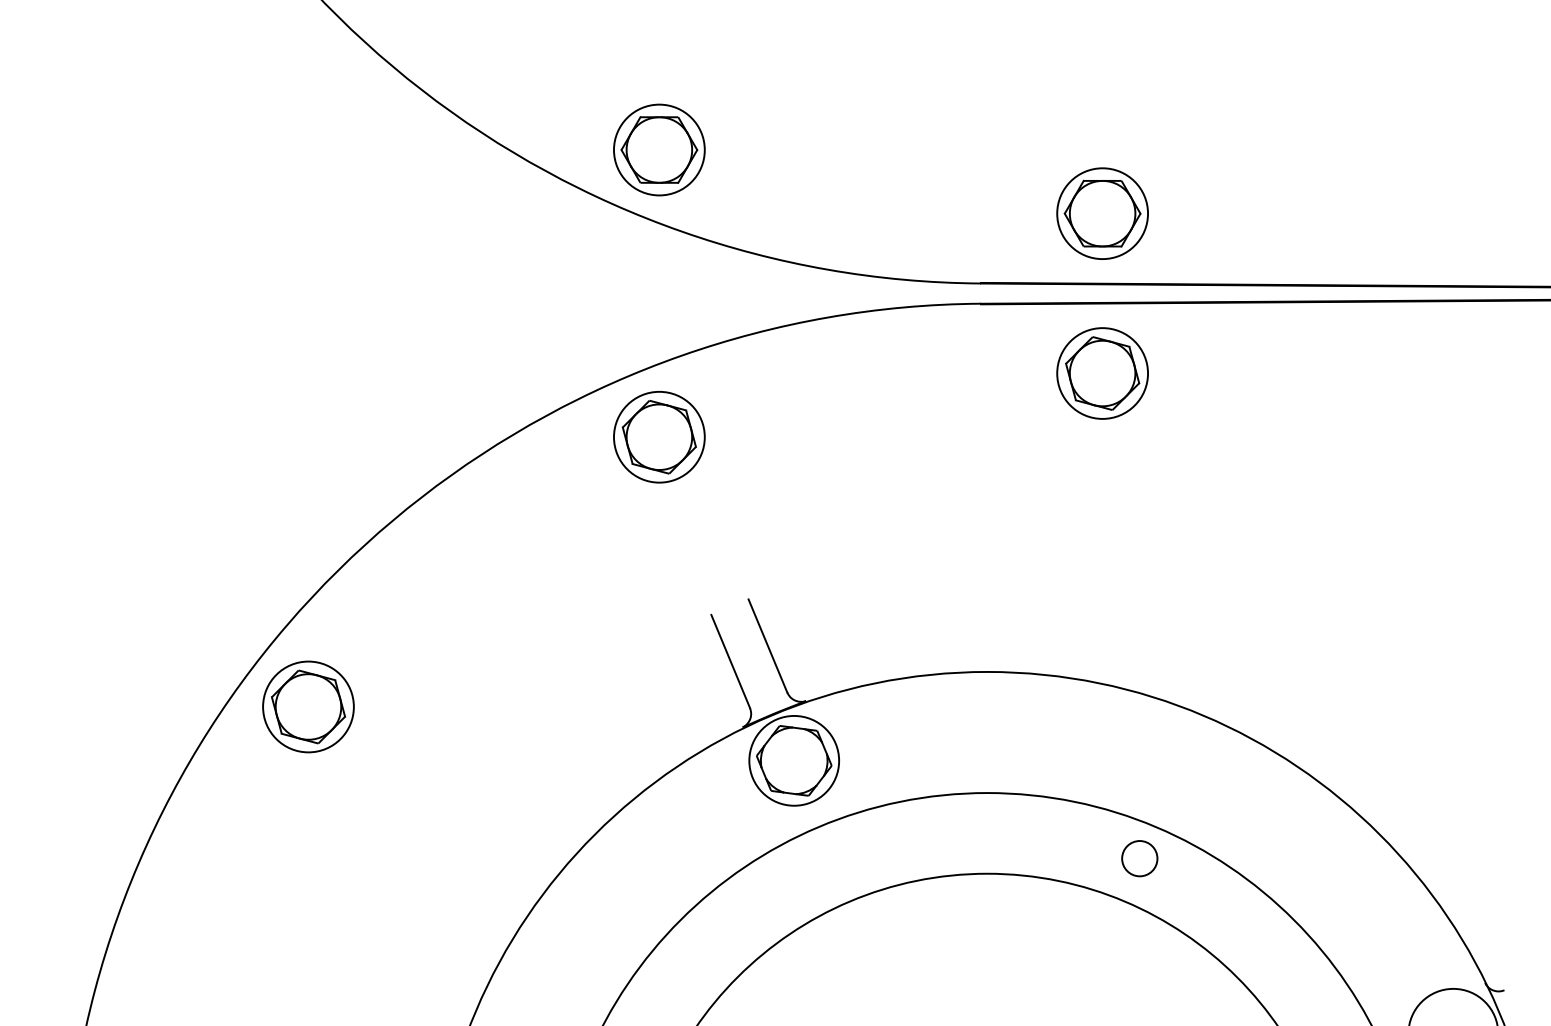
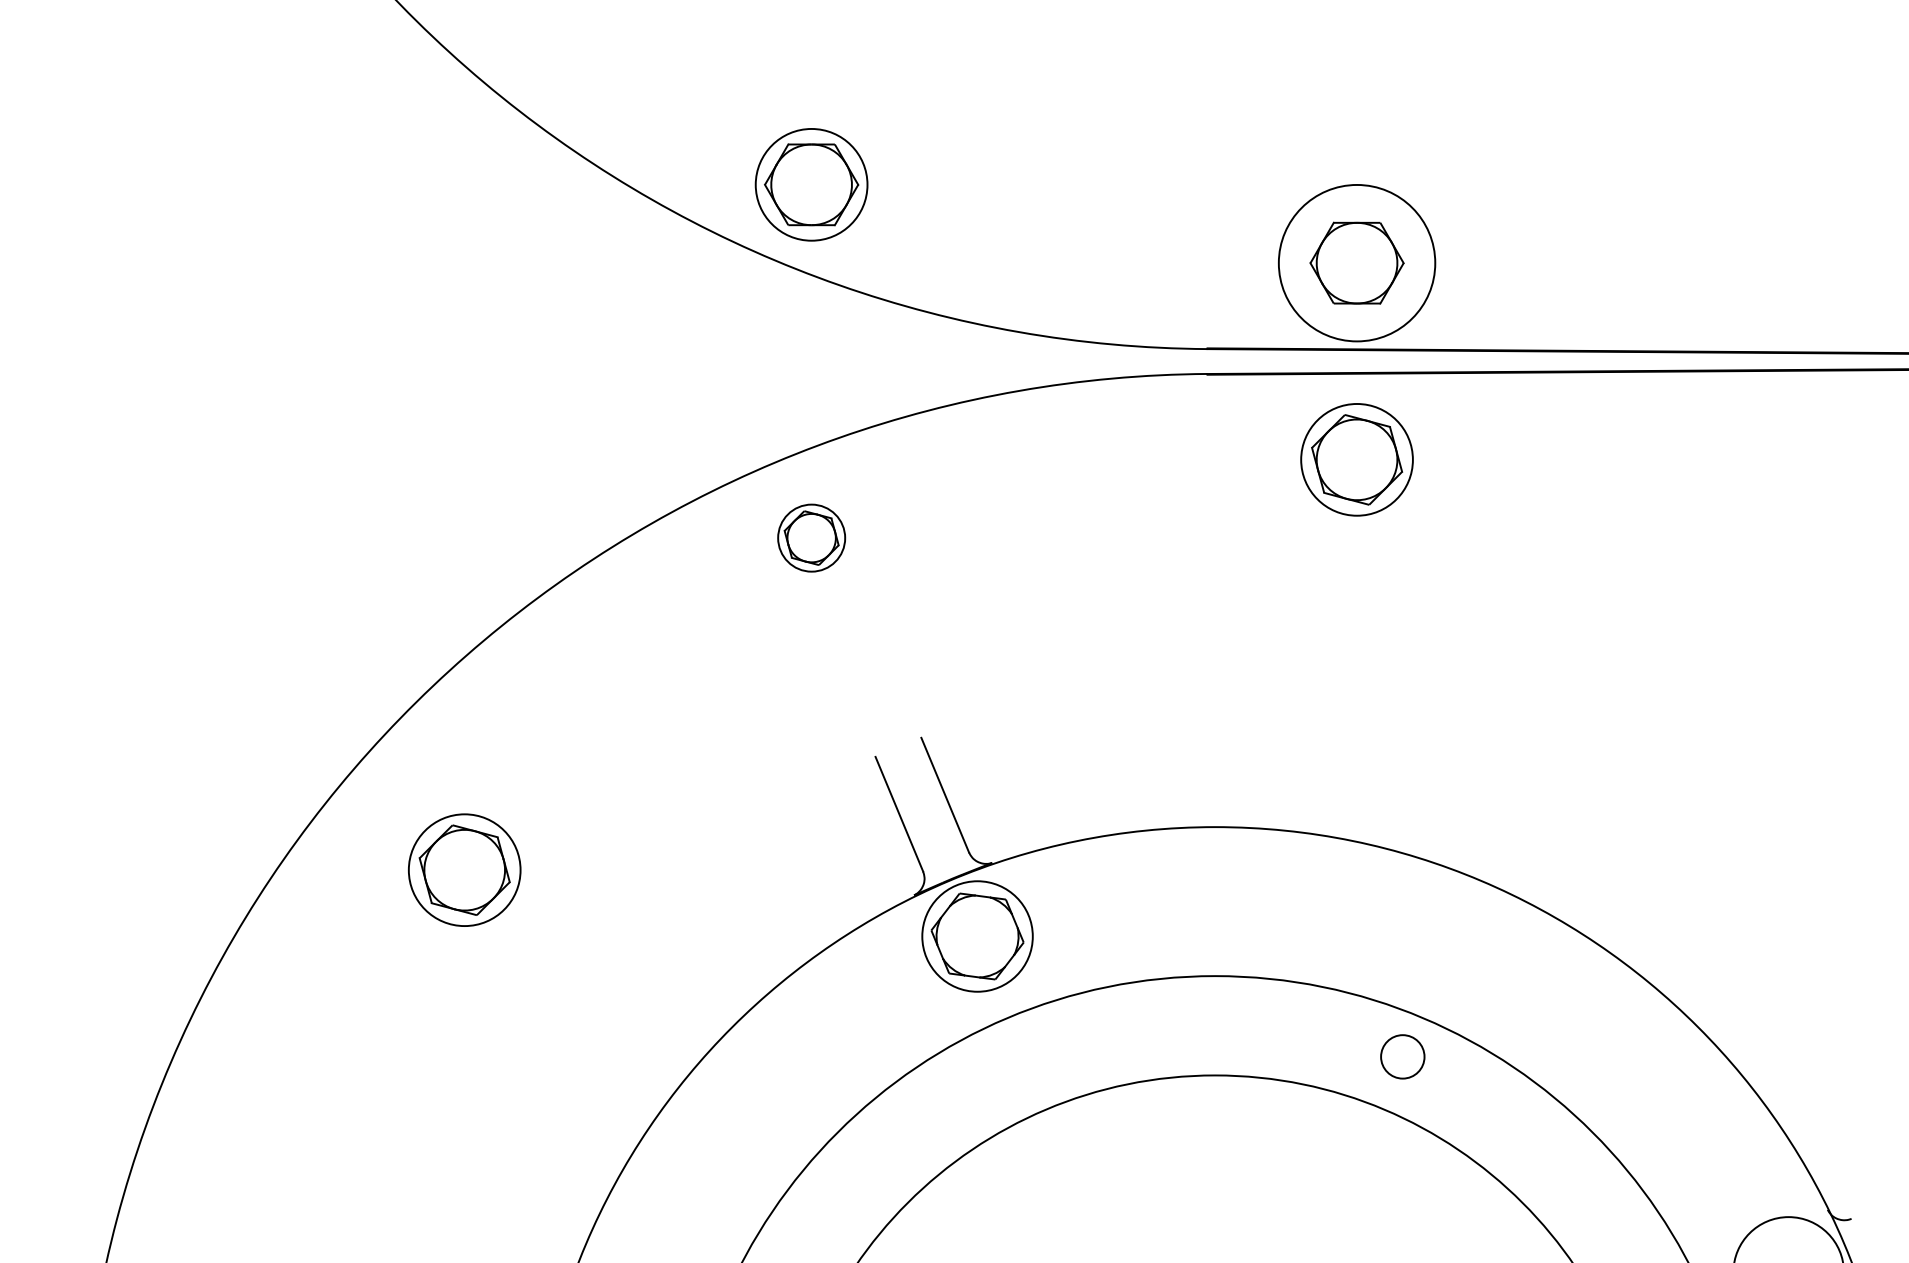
circle: (1102, 213) -> (1356, 262), size x1.4
part: (659, 436) -> (811, 537), size x0.6
part: (308, 706) -> (464, 869), moved

